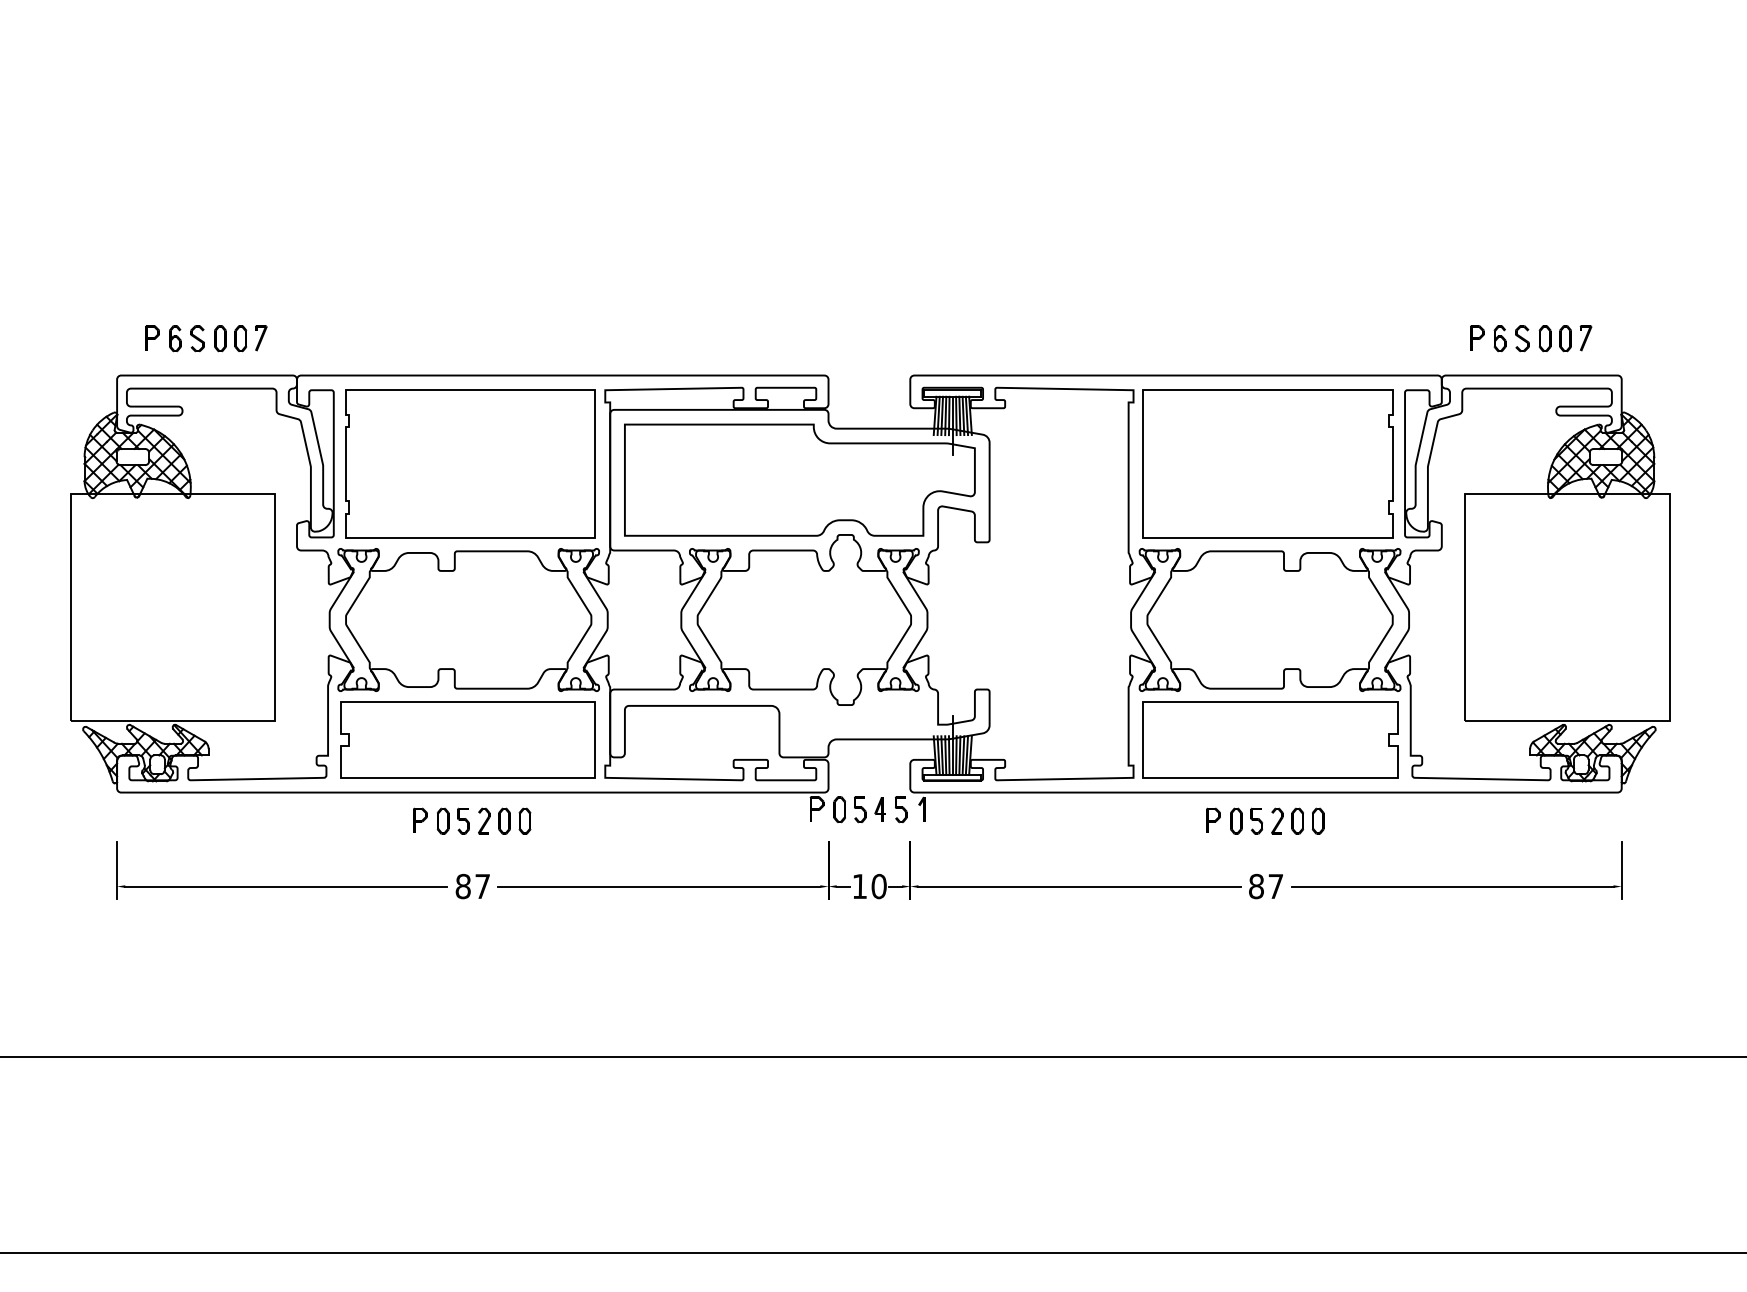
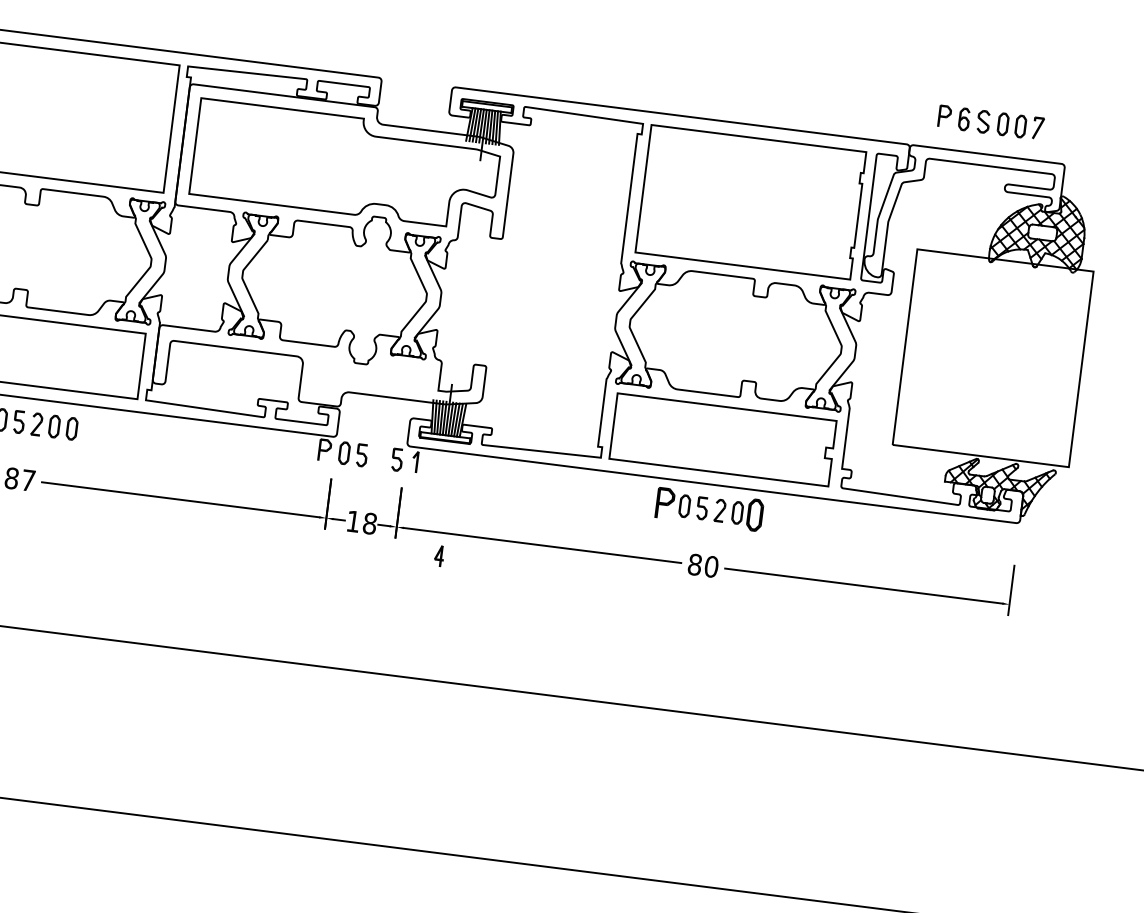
part: (879, 809) -> (438, 555), moved
part: (1213, 819) -> (665, 502), size x1.4
part: (1318, 820) -> (755, 514), size x1.4
text: (878, 886) -> (369, 523), 10 -> 18
text: (1275, 886) -> (711, 566), 87 -> 80

